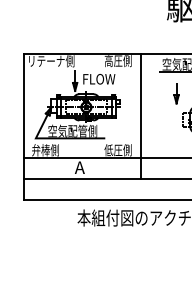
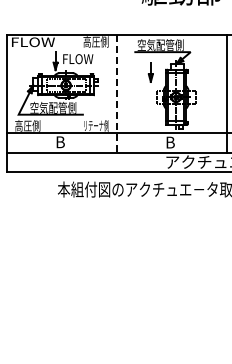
text: (51, 60) -> (33, 41), リテーナ側 -> FLOW
line: (141, 115) -> (117, 93), solid -> dashed
text: (41, 149) -> (23, 125), 弁棒側 -> 高圧側
text: (117, 149) -> (95, 125), 低圧側 -> リテーナ側
text: (79, 167) -> (59, 142), A -> B

